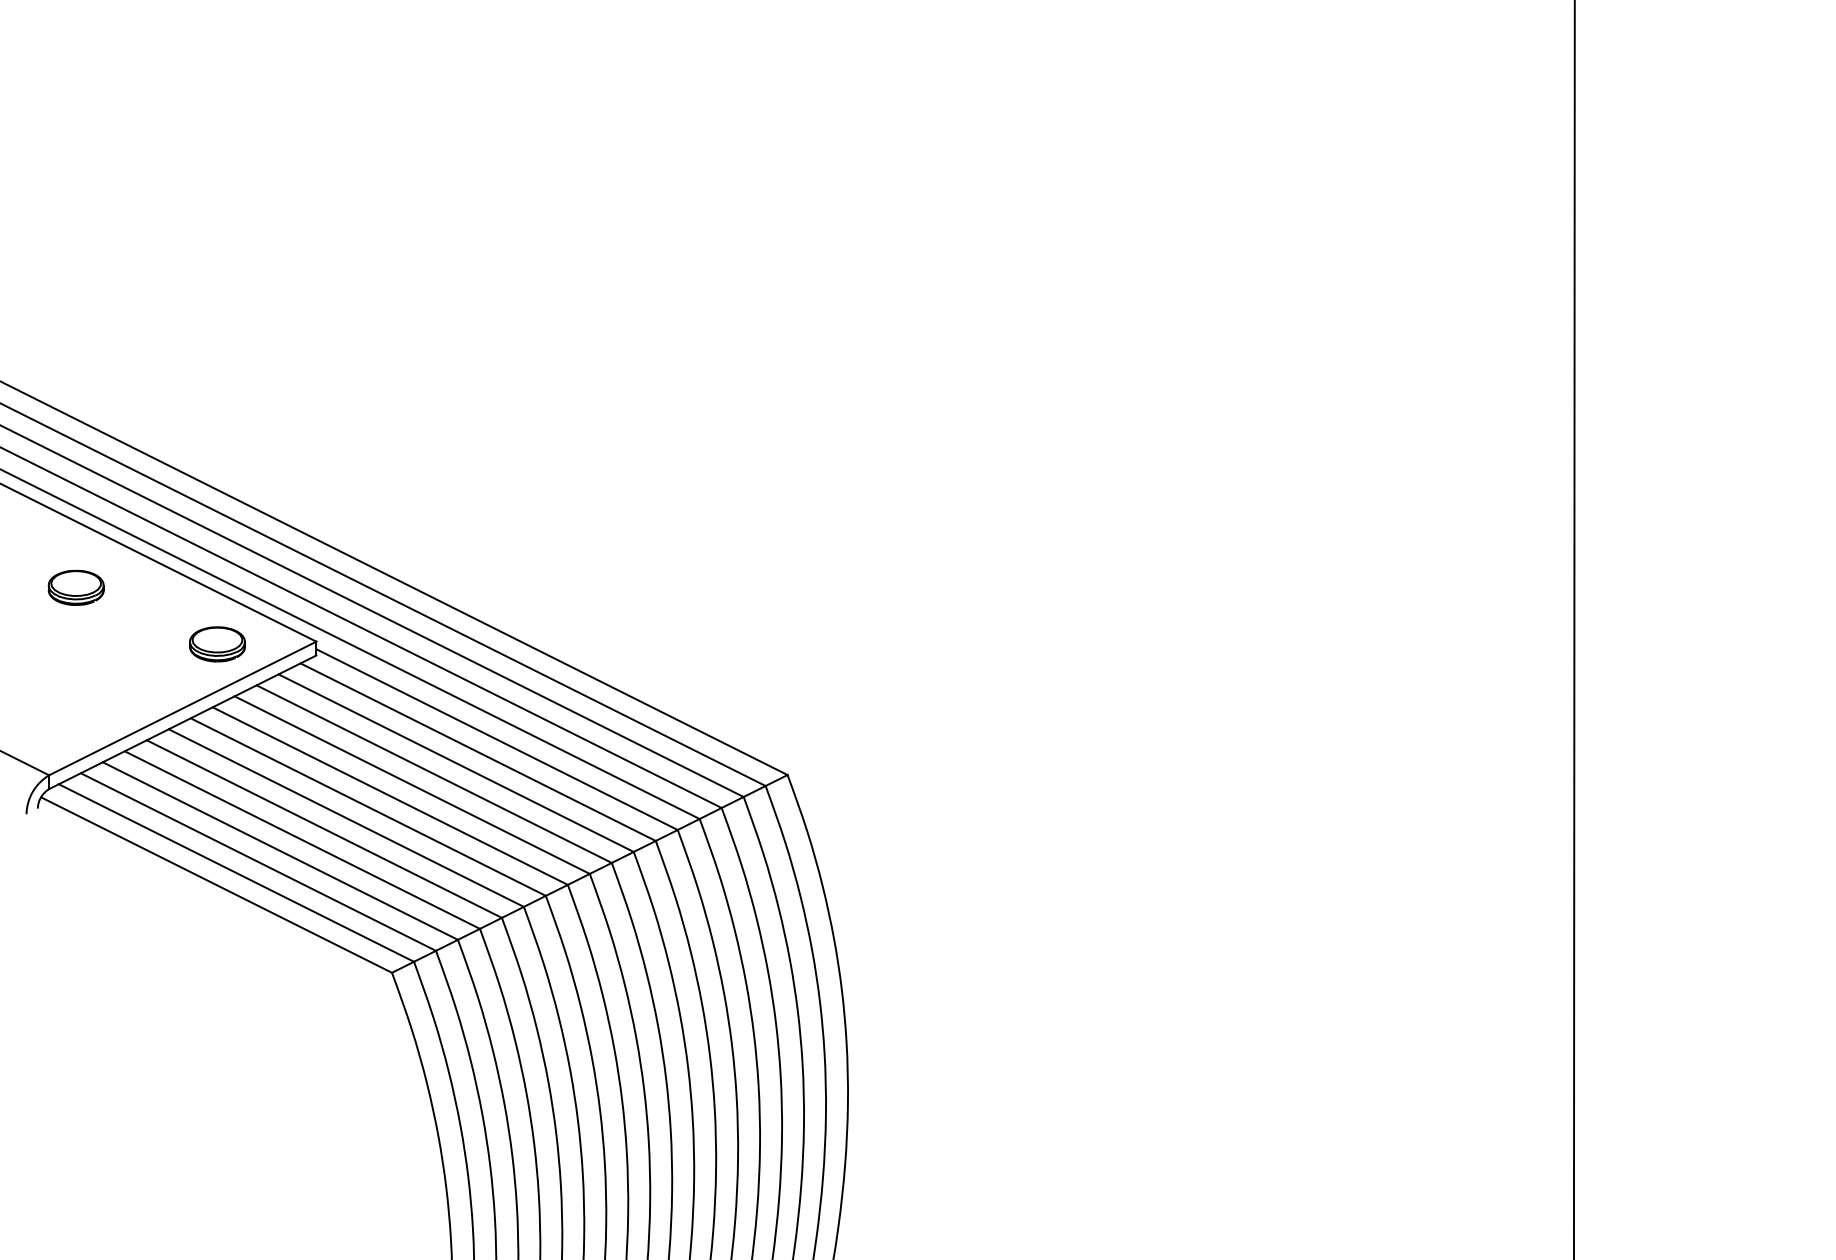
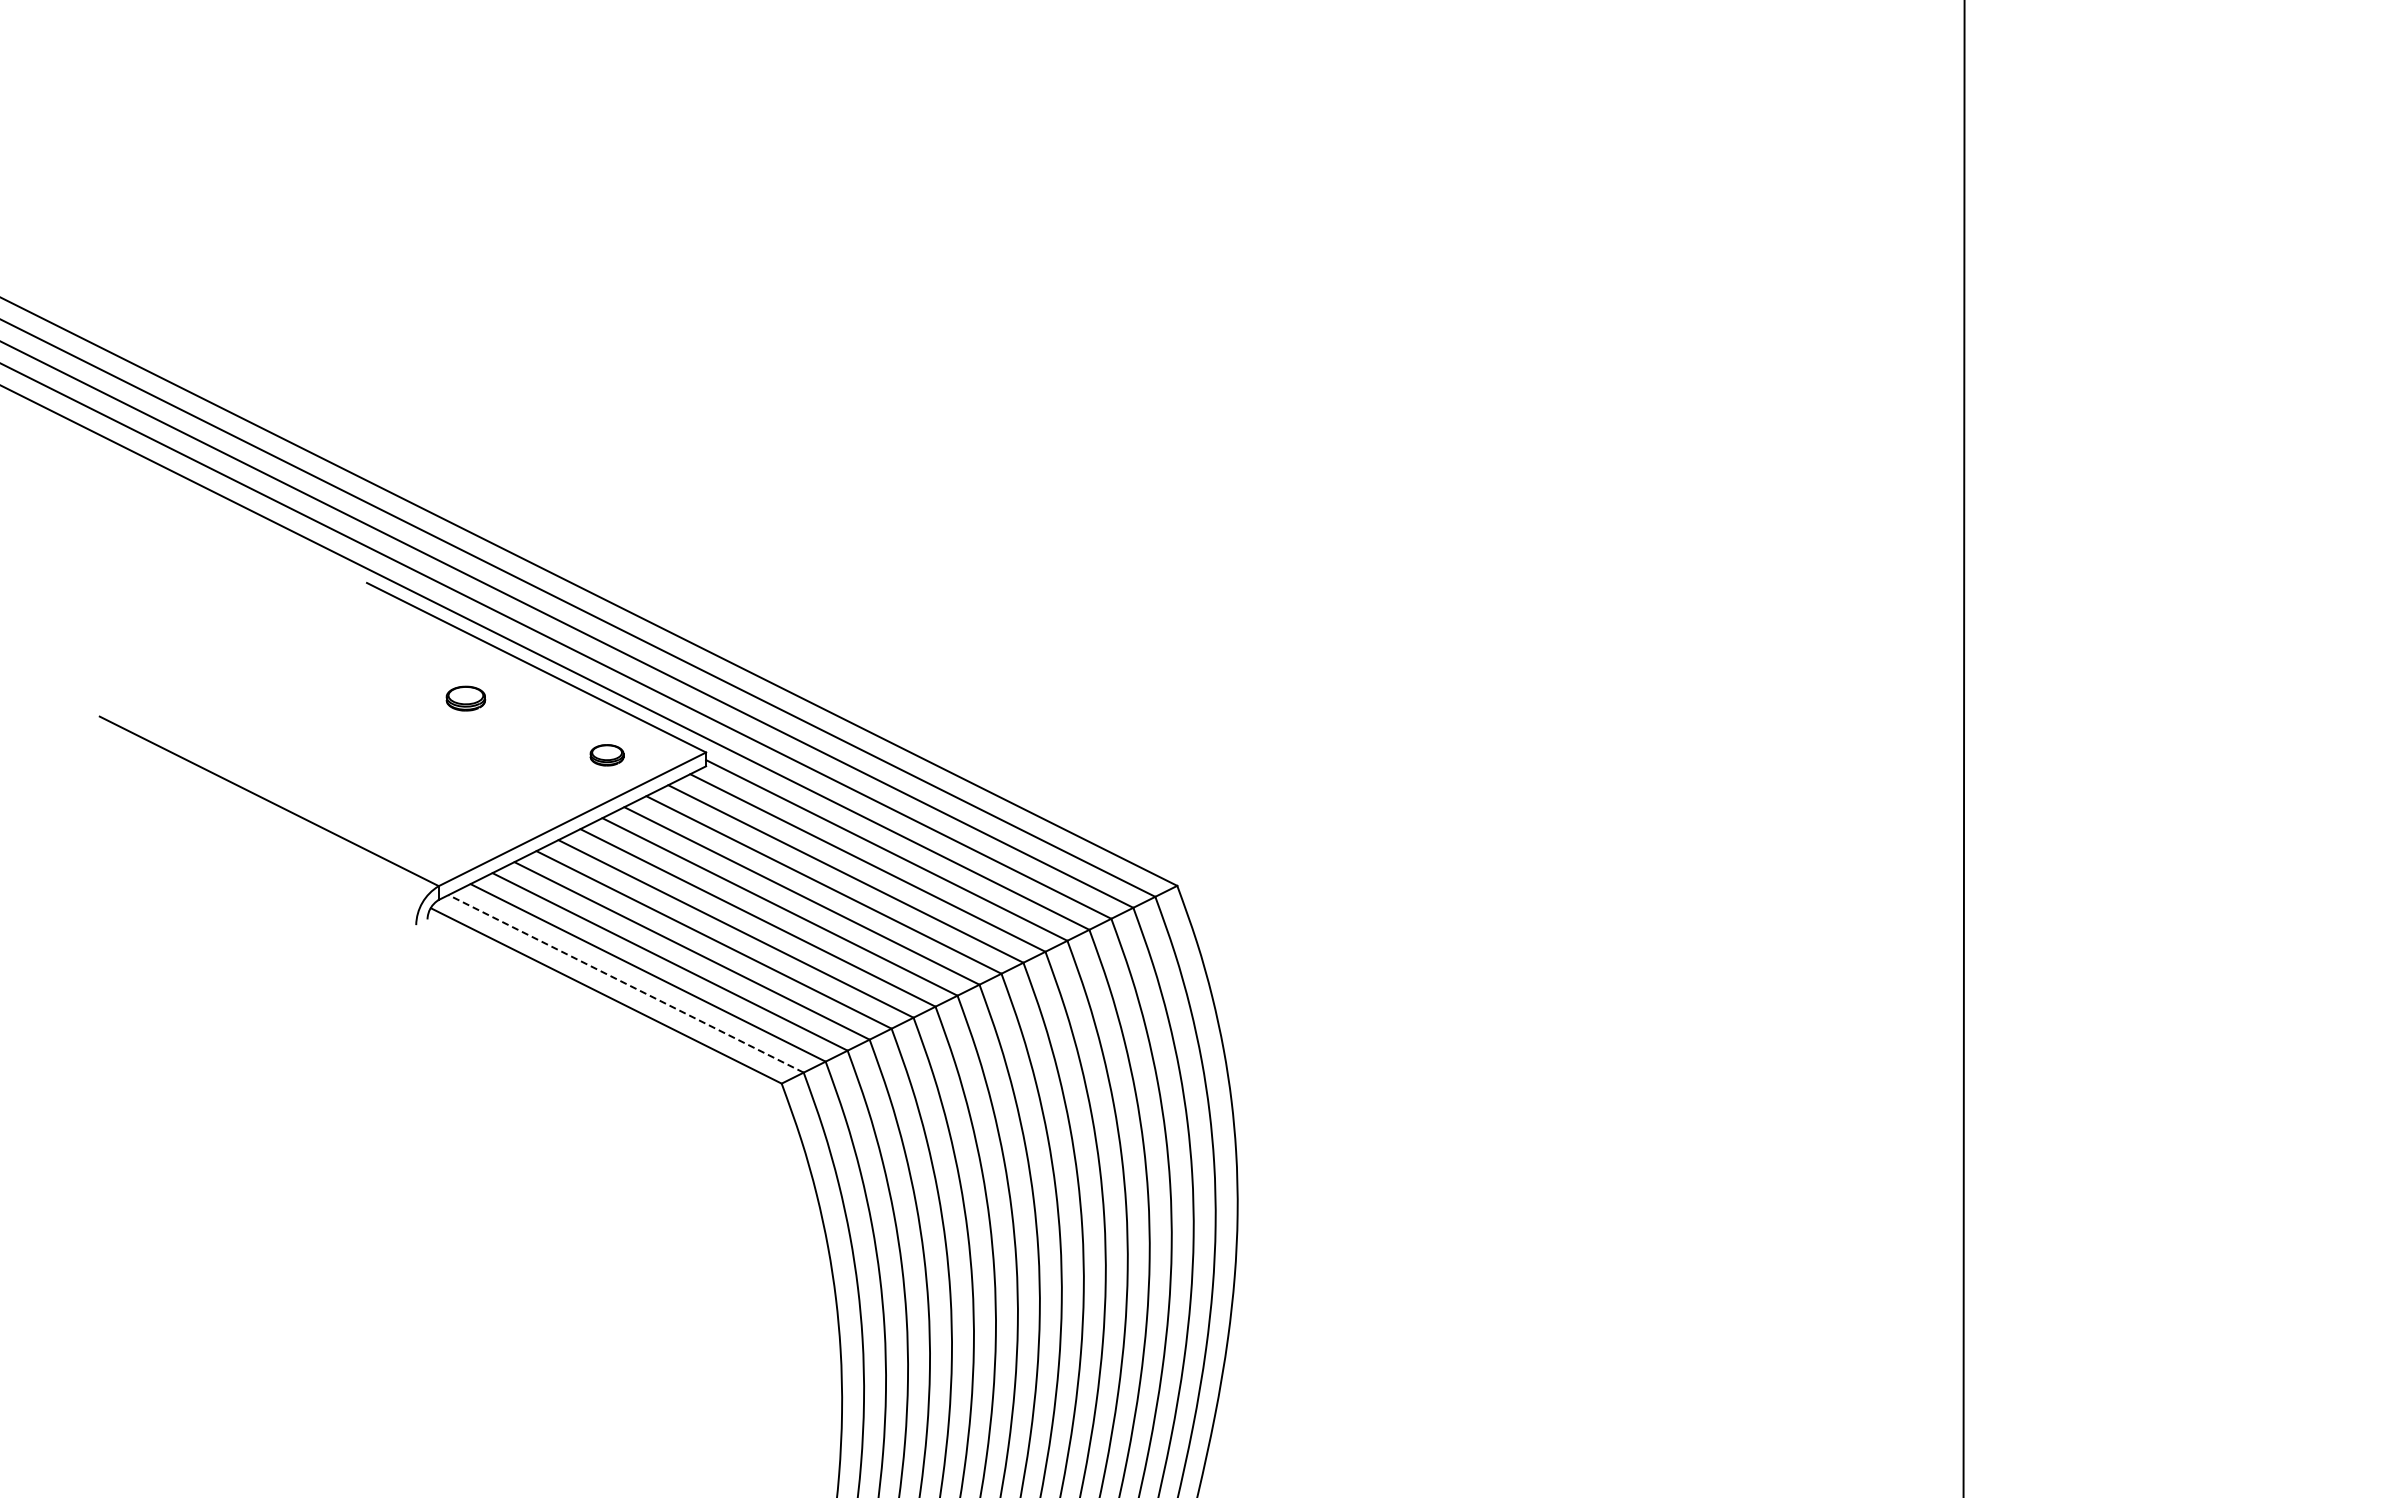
part: (75, 587) -> (465, 698), size x0.7
part: (216, 644) -> (606, 755), size x0.6
line: (236, 872) -> (626, 983), solid -> dashed

